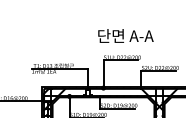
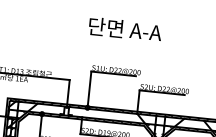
text: (125, 35) -> (124, 28), moved

